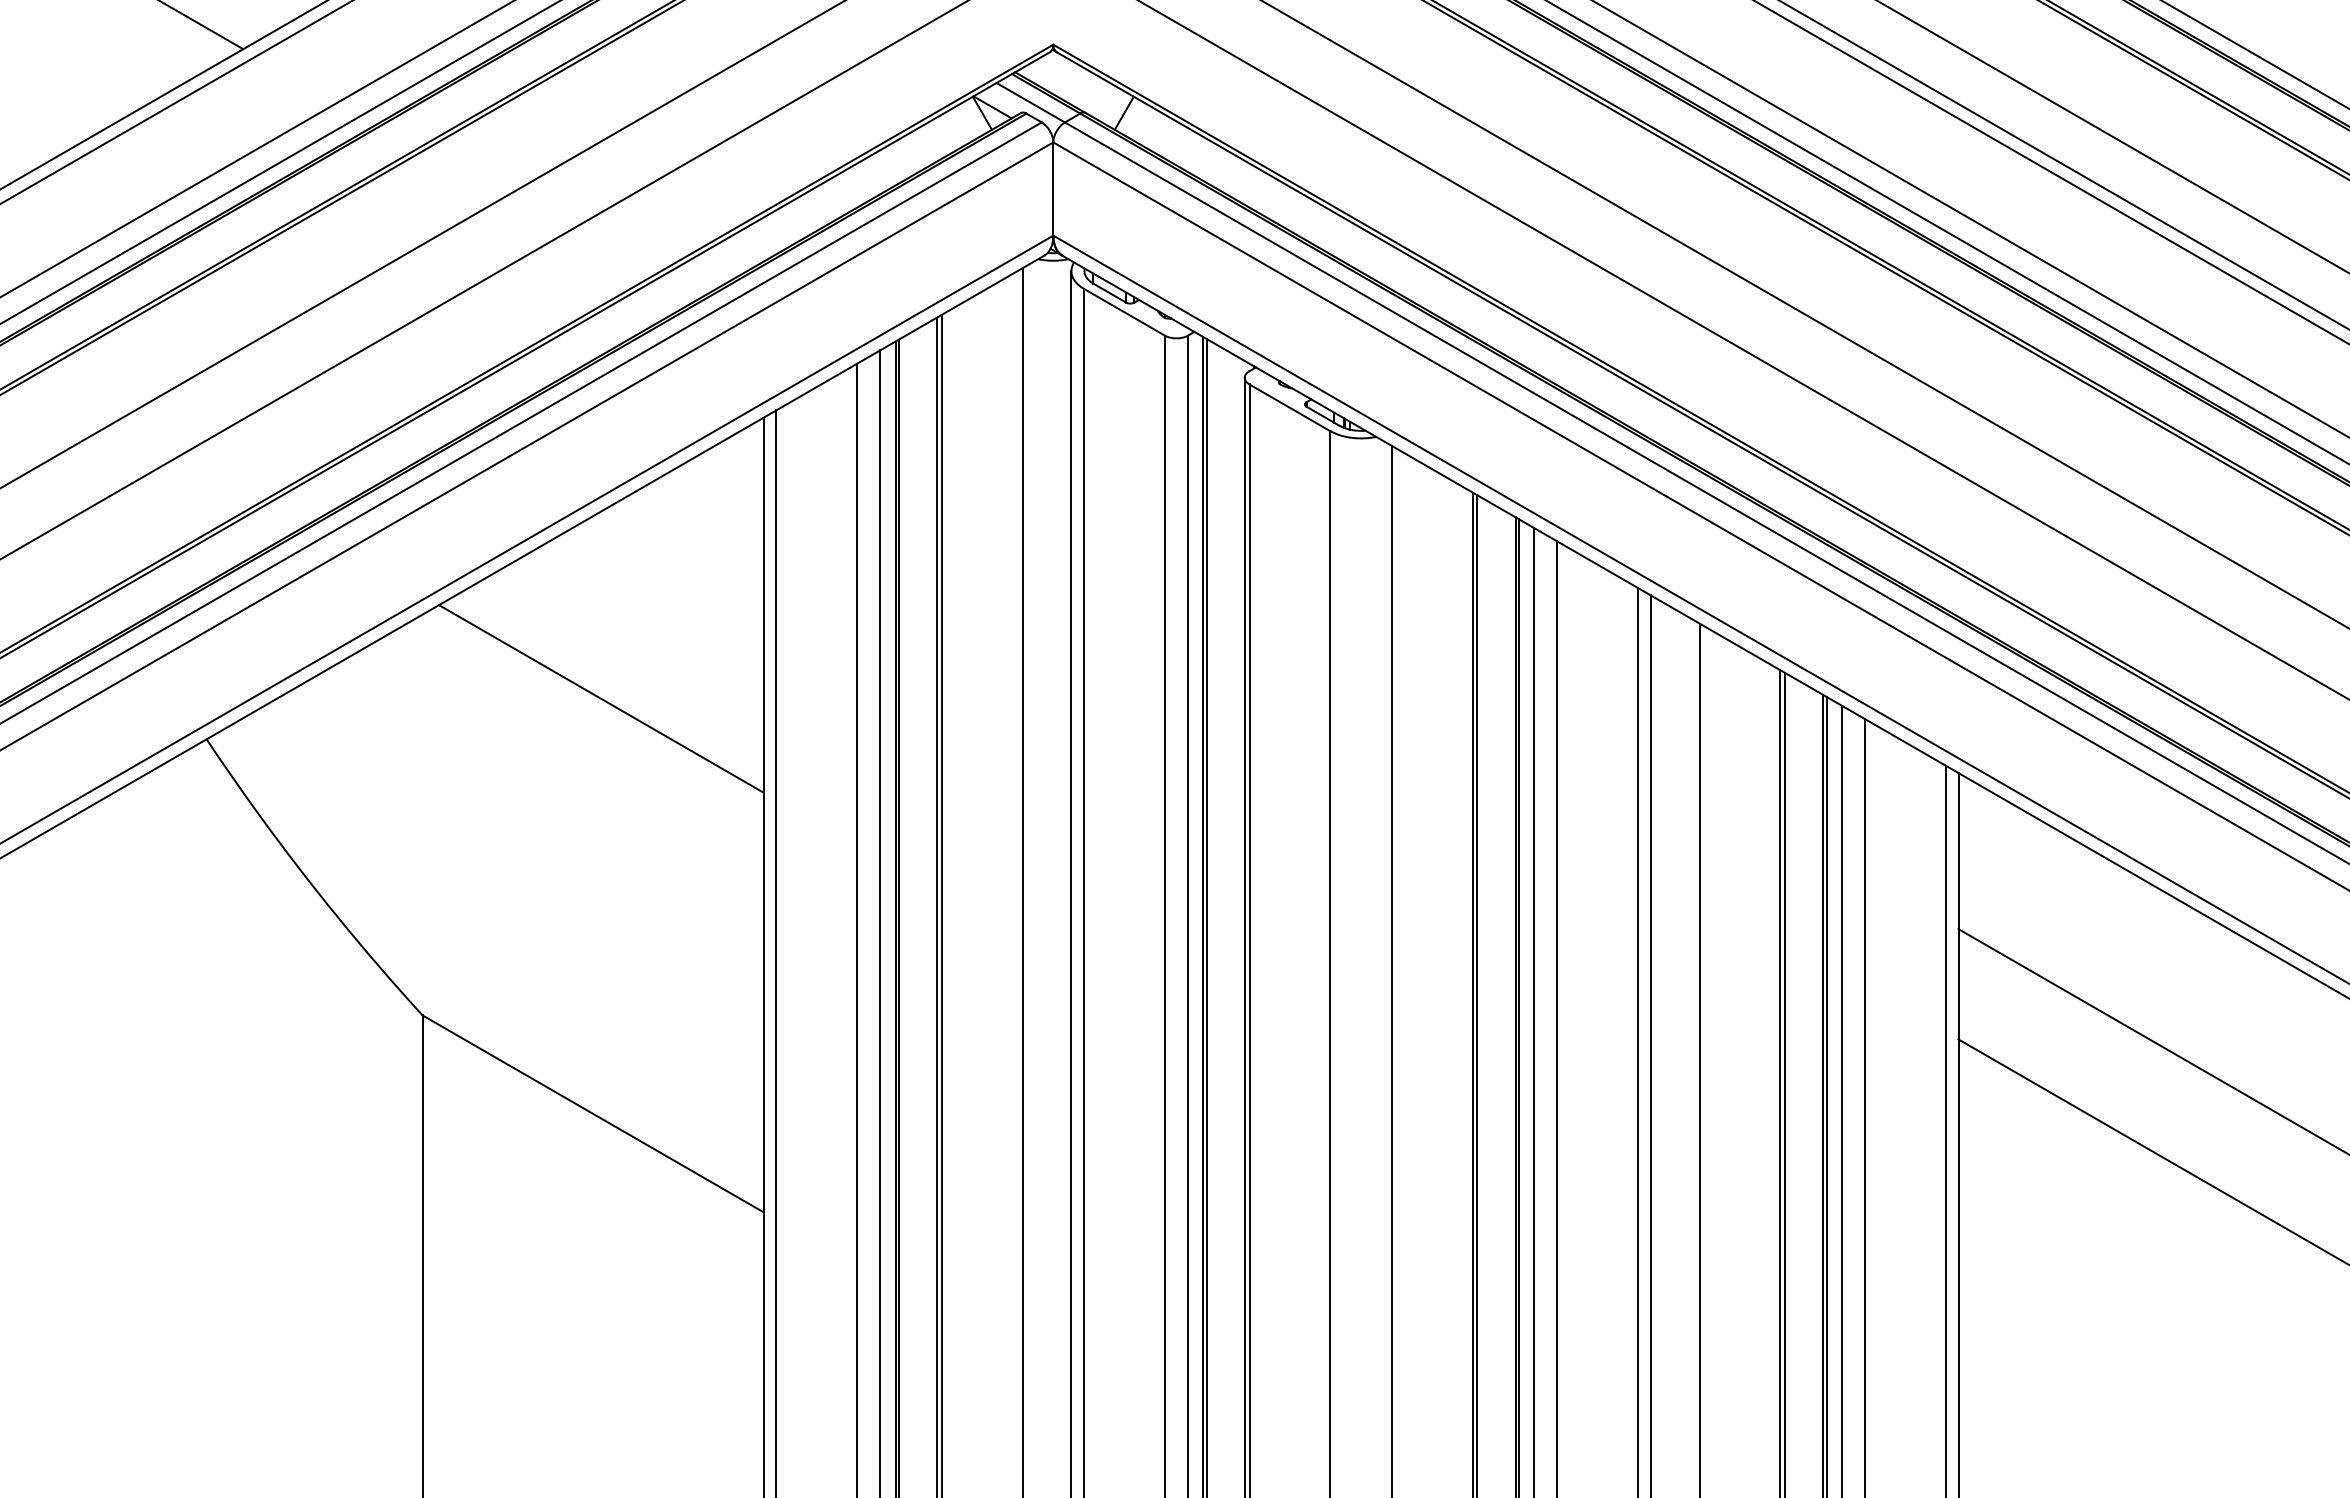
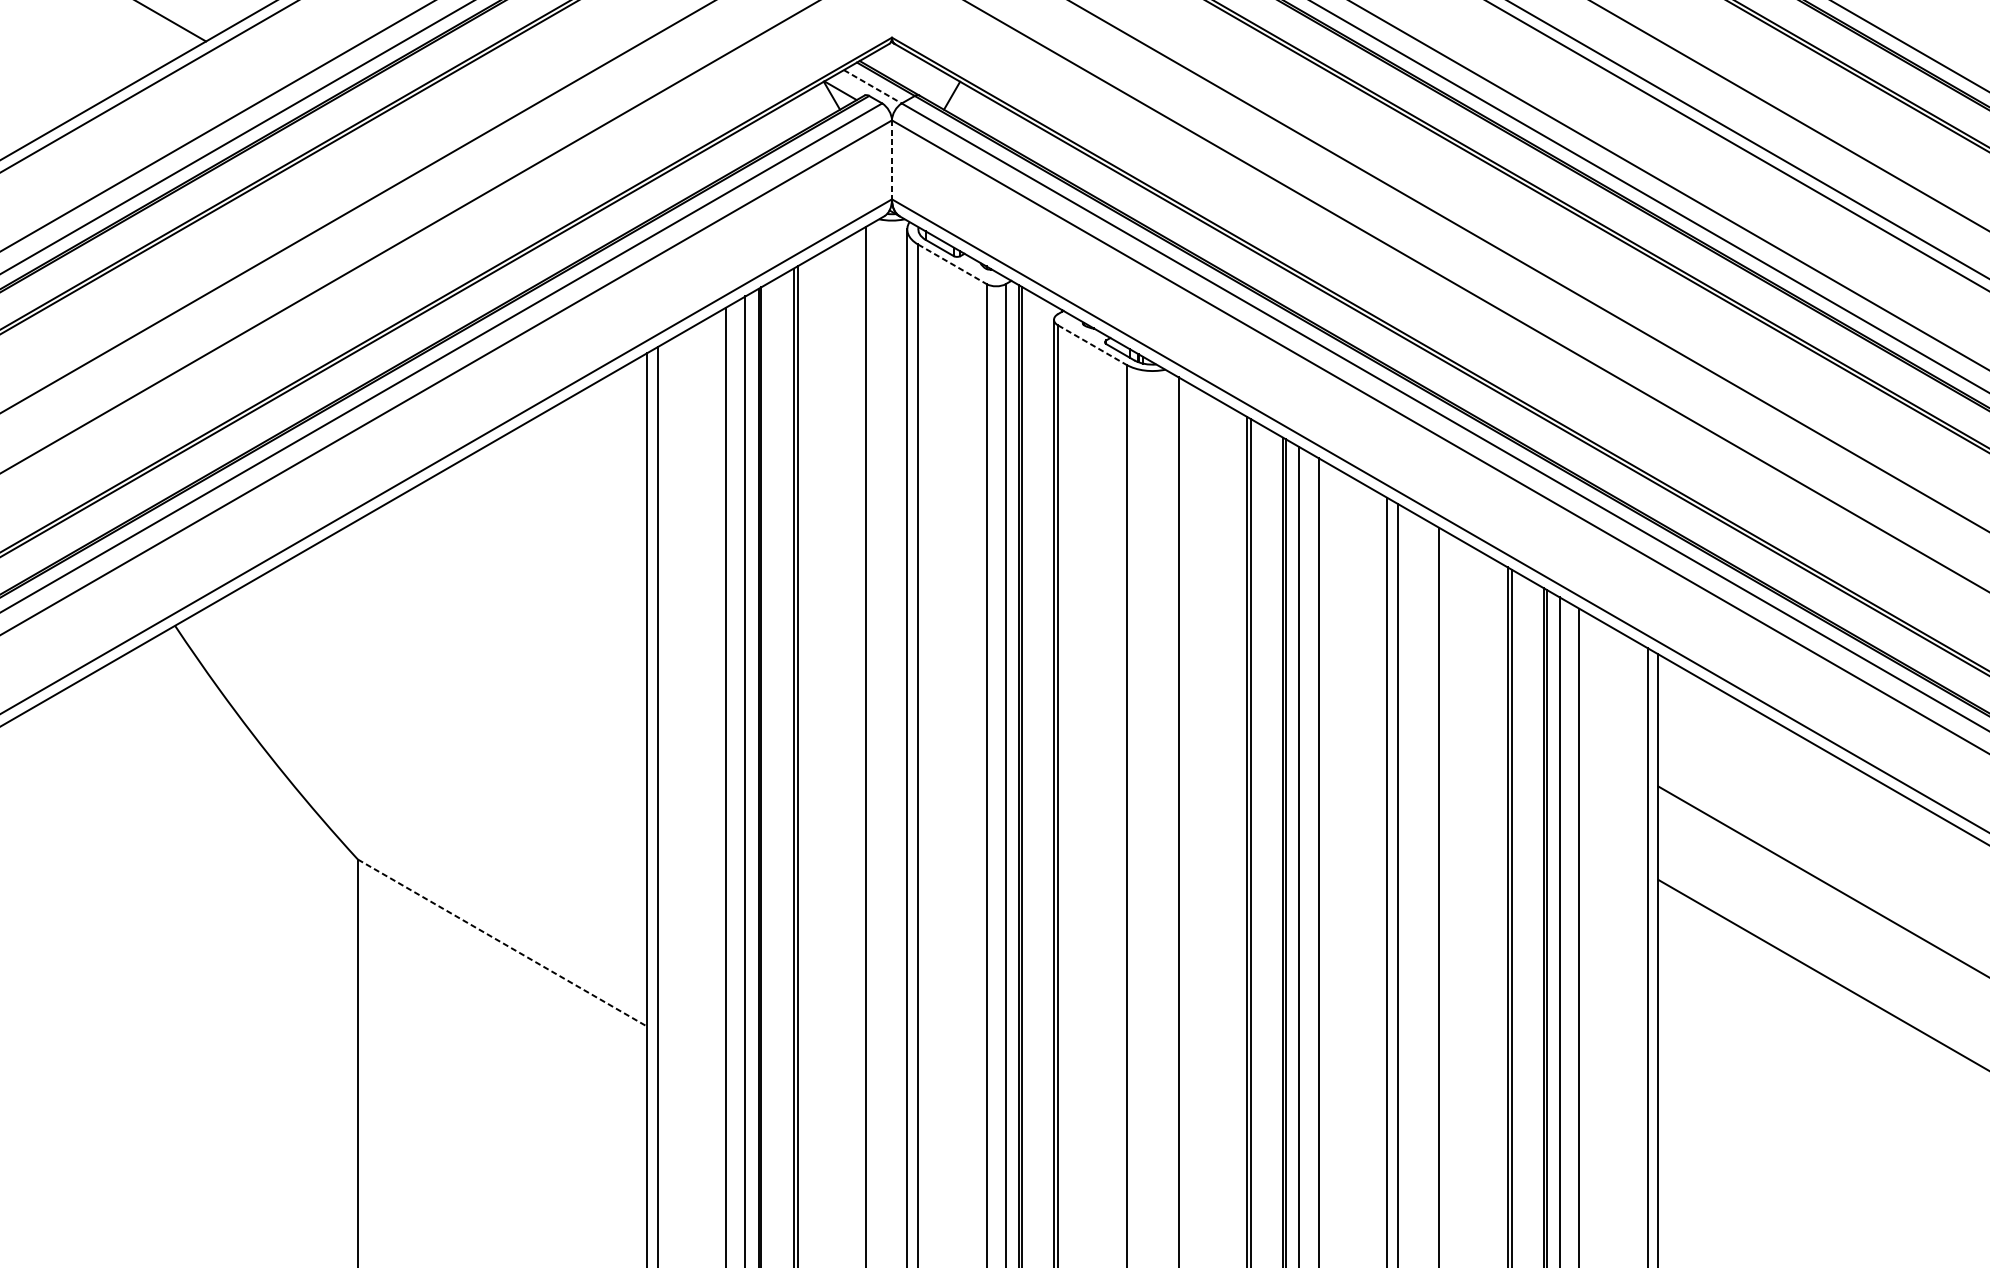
line: (1031, 102) -> (873, 86), solid -> dashed
line: (1053, 189) -> (892, 160), solid -> dashed
line: (1124, 312) -> (952, 264), solid -> dashed
line: (1289, 407) -> (1091, 344), solid -> dashed
line: (600, 698) -> (508, 591), removed
line: (593, 1113) -> (502, 942), solid -> dashed

